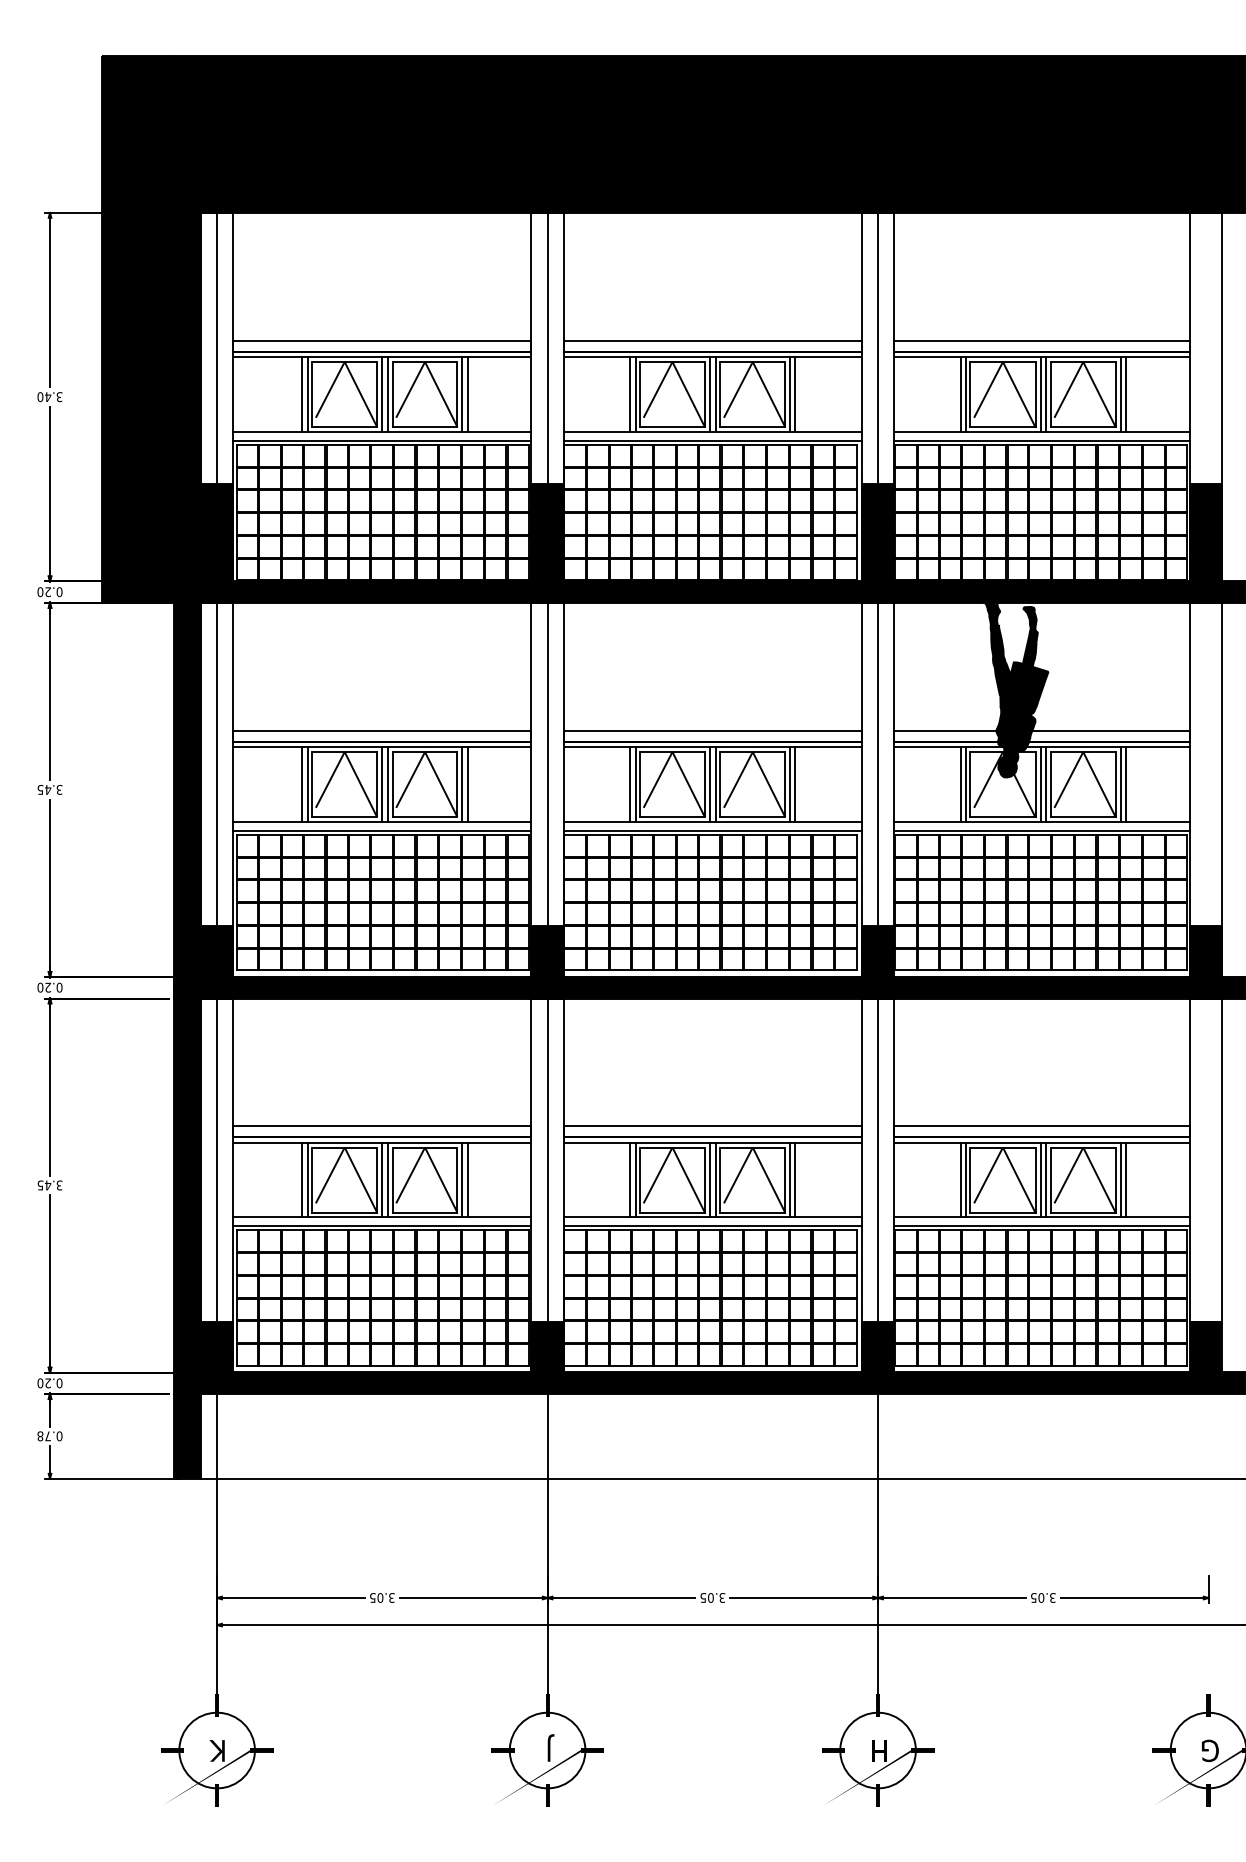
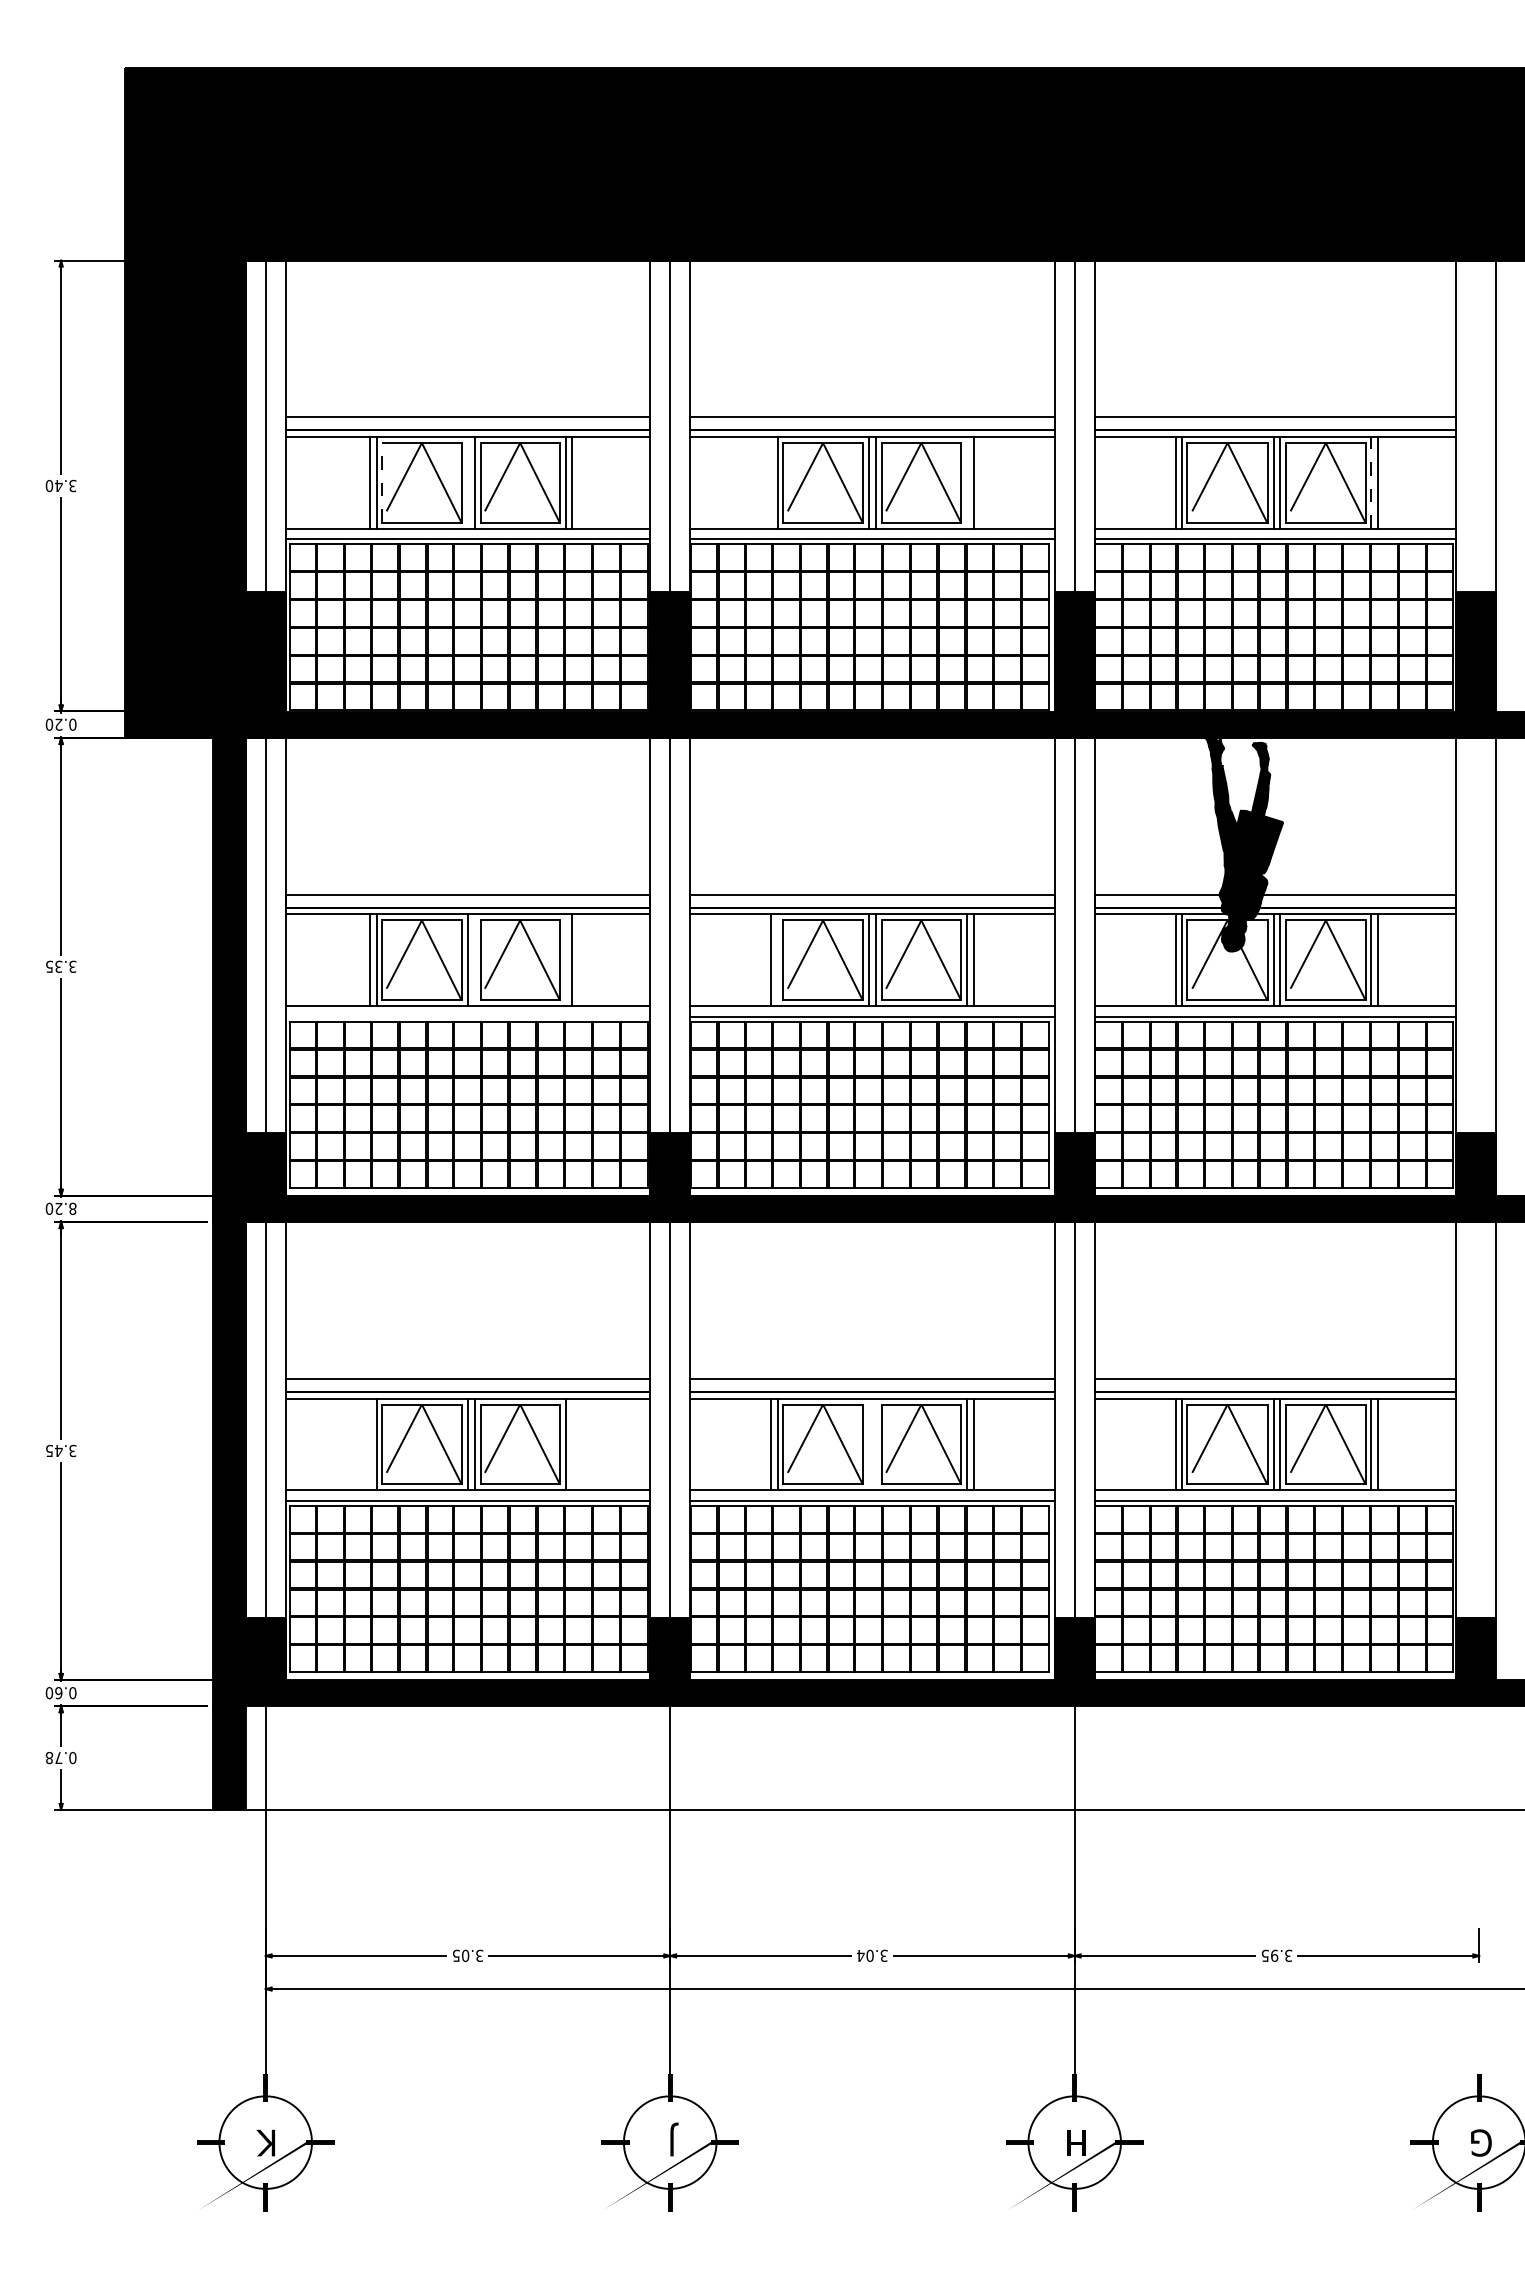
line: (311, 394) -> (381, 482), solid -> dashed
line: (381, 394) -> (467, 482), removed
line: (630, 394) -> (771, 482), removed
line: (789, 394) -> (966, 482), removed
line: (1120, 394) -> (1371, 482), solid -> dashed
line: (387, 784) -> (474, 960), removed
line: (462, 784) -> (565, 960), removed
line: (635, 784) -> (777, 960), removed
text: (47, 789) -> (58, 966), 3.45 -> 3.35
line: (381, 830) -> (467, 1016), removed
text: (59, 987) -> (72, 1208), 0.20 -> 8.20
line: (302, 1180) -> (370, 1444), removed
line: (467, 1180) -> (572, 1444), removed
line: (710, 1180) -> (869, 1444), removed
line: (715, 1180) -> (875, 1444), removed
text: (47, 1383) -> (58, 1693), 0.20 -> 0.60
text: (703, 1597) -> (860, 1955), 3.05 -> 3.04
text: (1041, 1597) -> (1274, 1955), 3.05 -> 3.95

